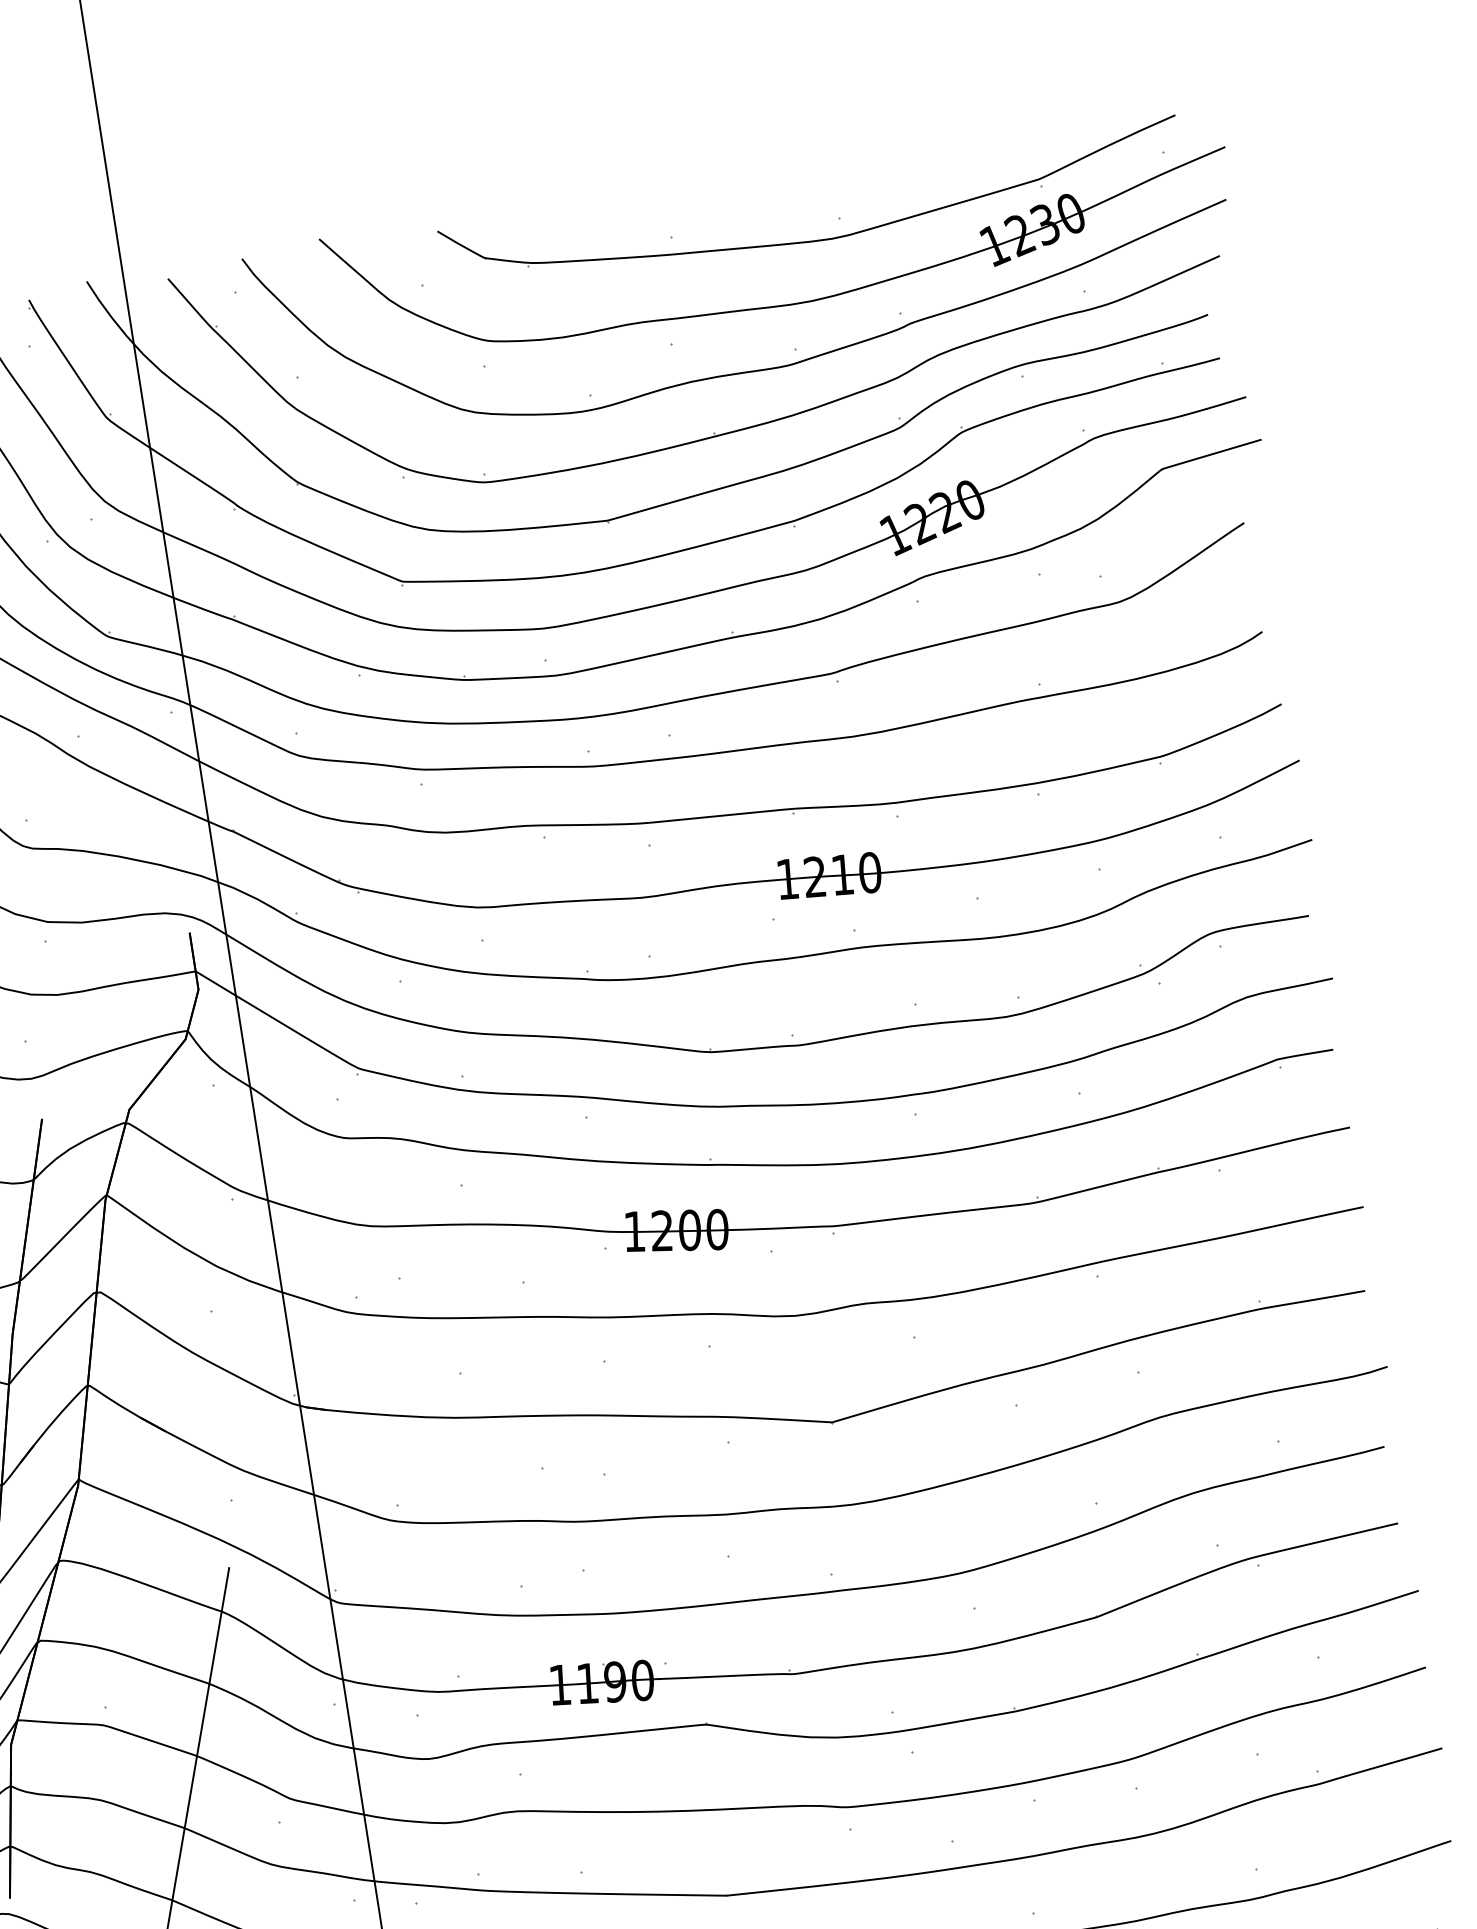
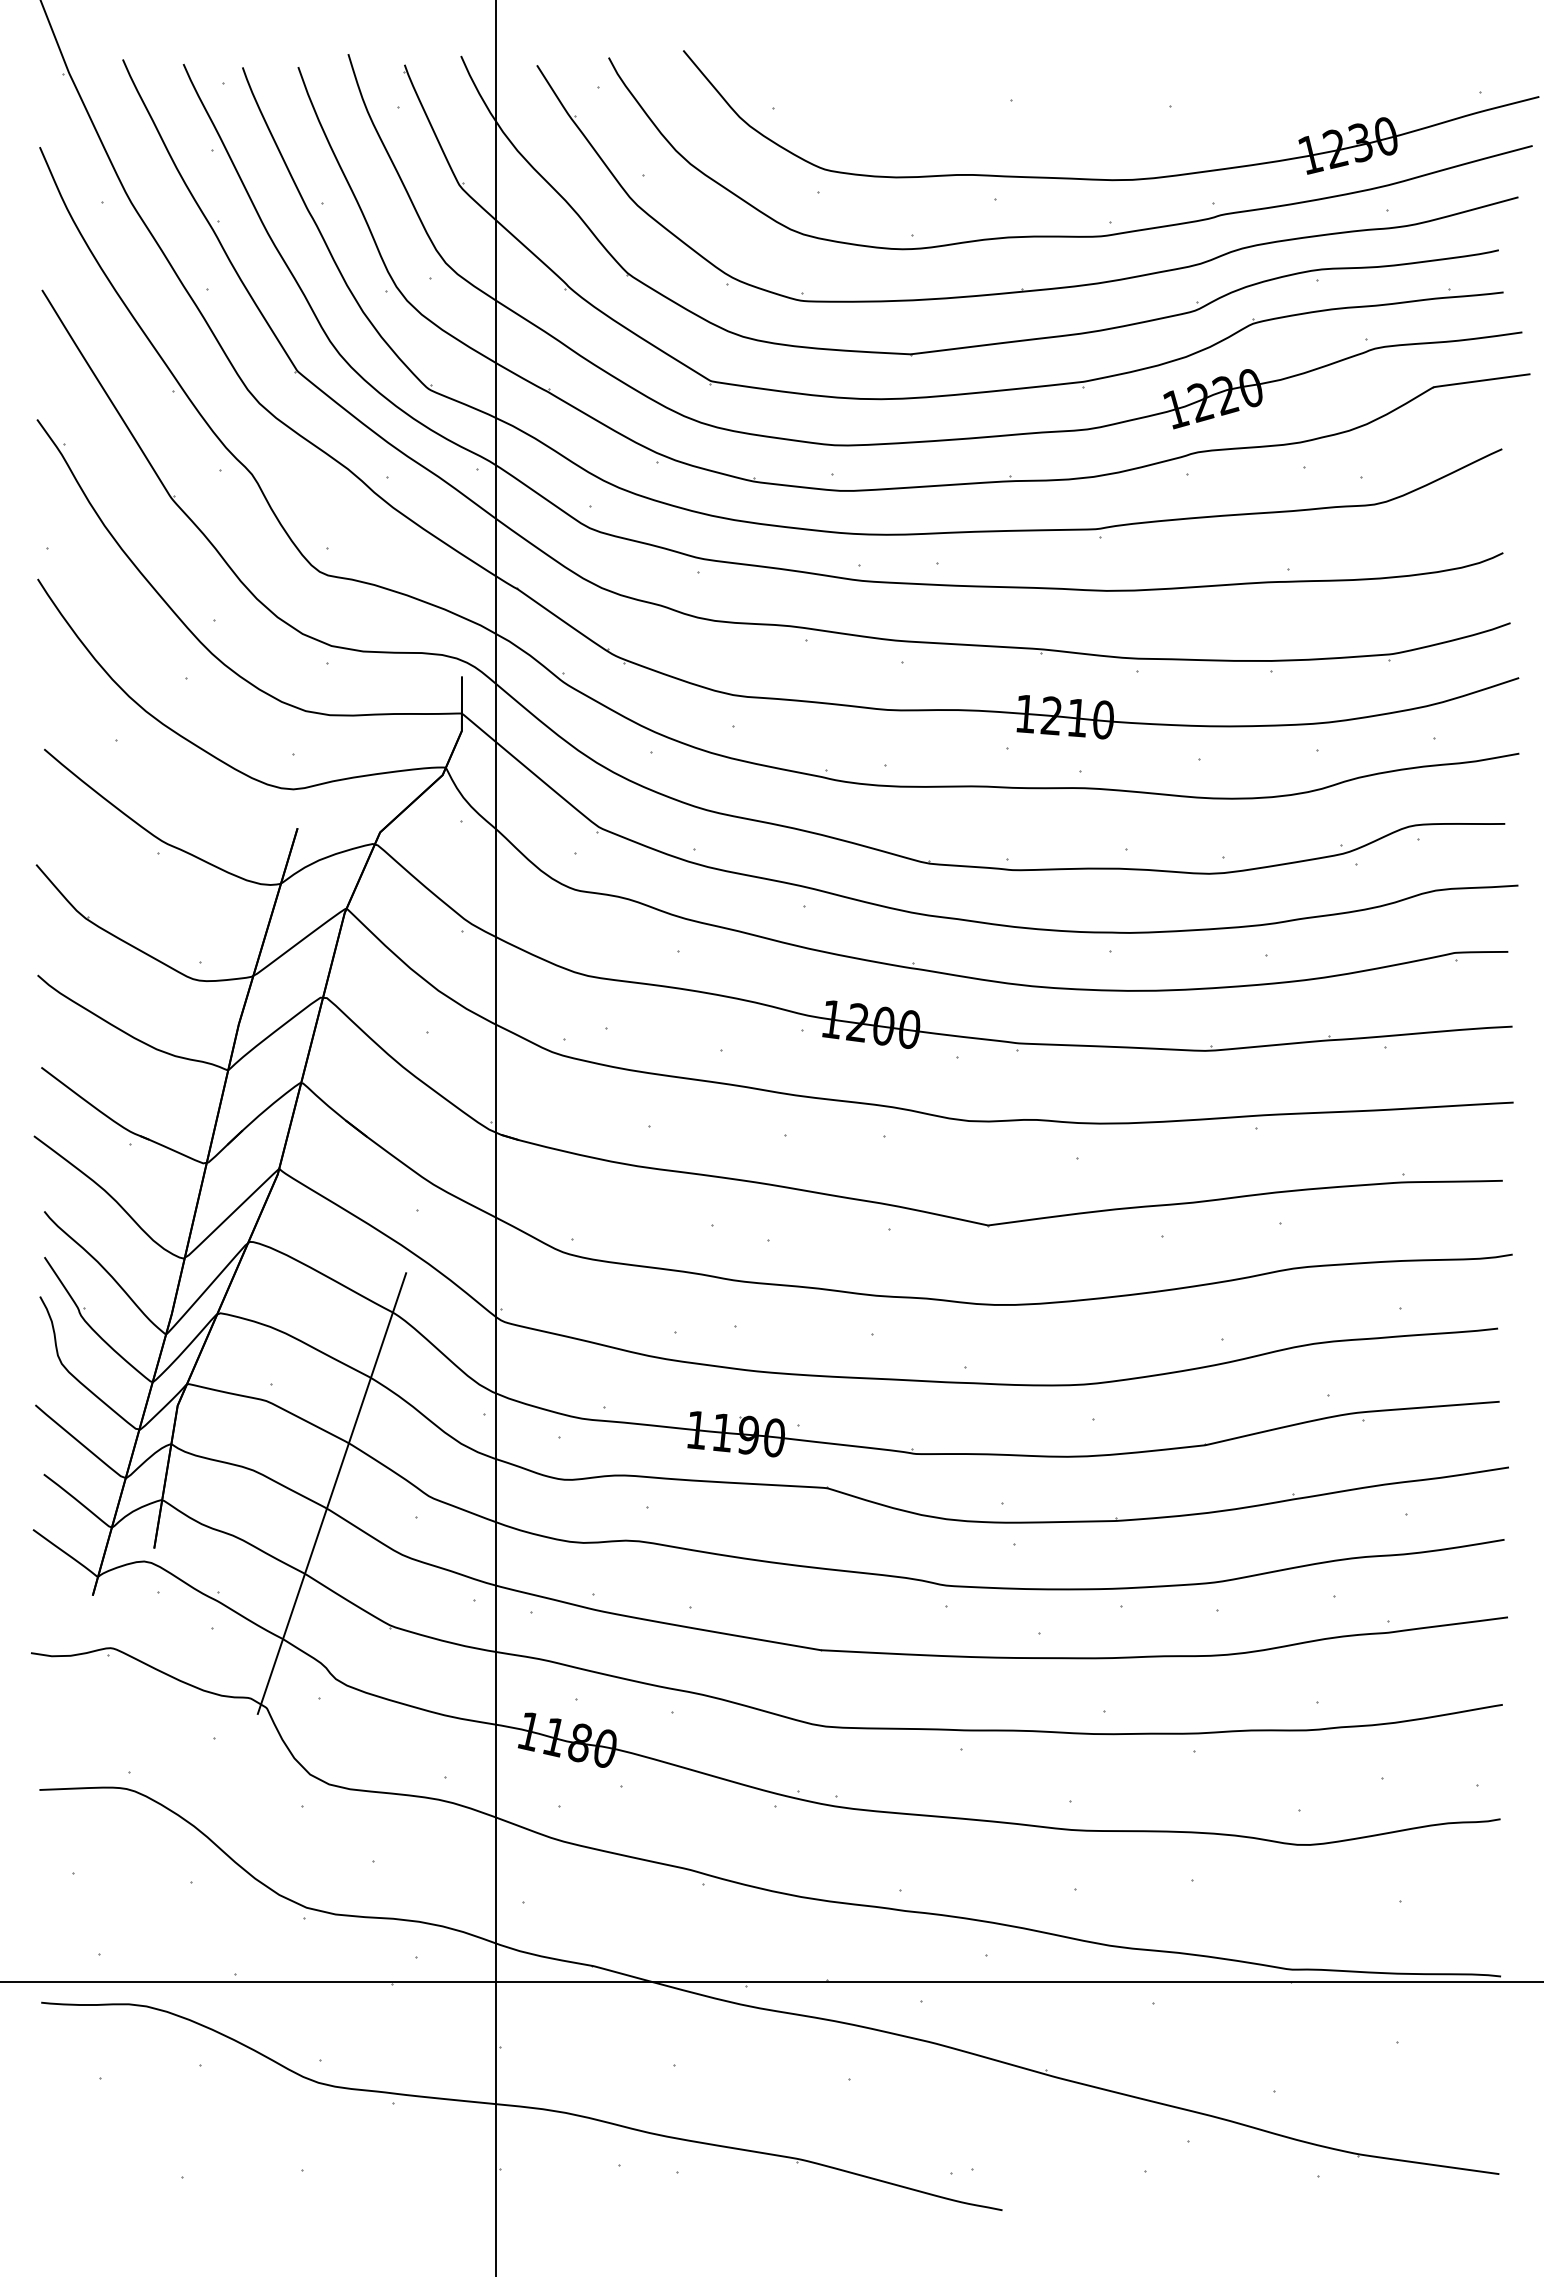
part: (816, 239) -> (1145, 123), removed

